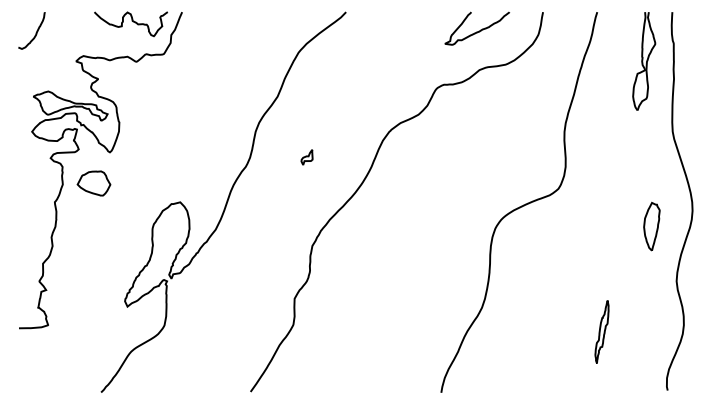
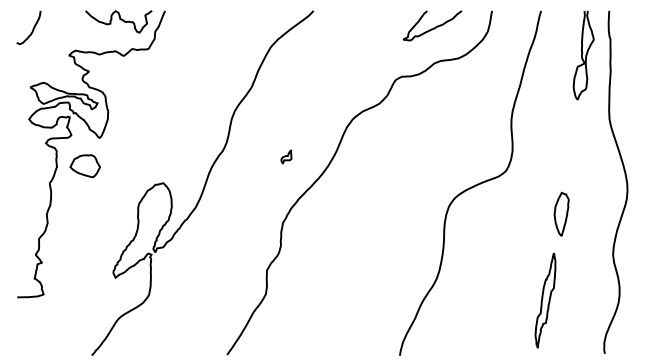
part: (306, 157) -> (285, 157), moved
part: (651, 226) -> (561, 214), moved
part: (601, 331) -> (545, 300), size x1.67

